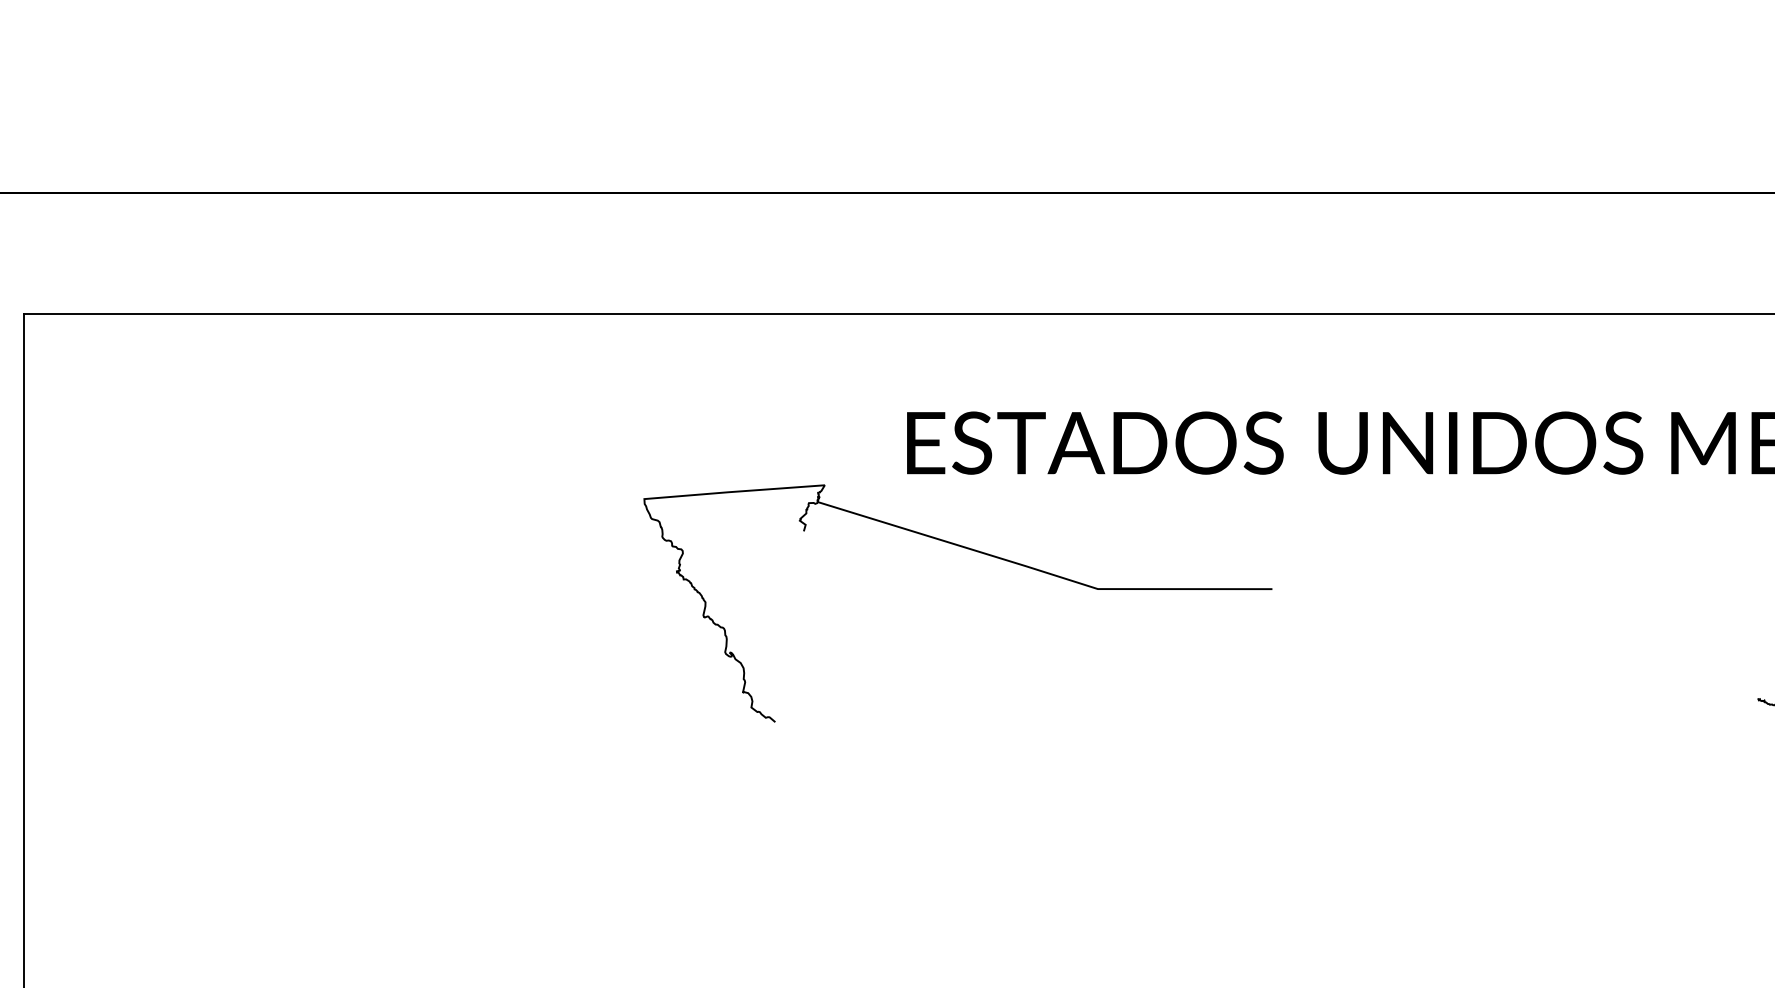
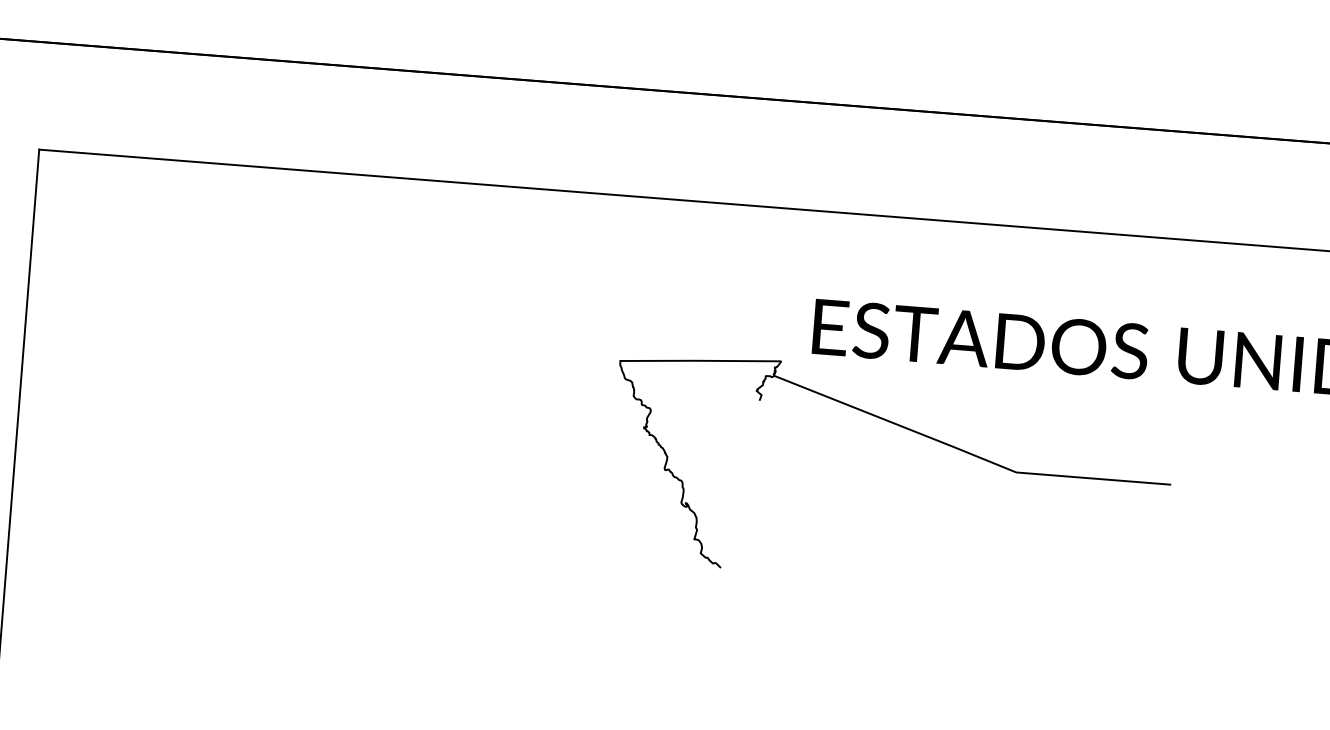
part: (970, 550) -> (906, 429), moved

